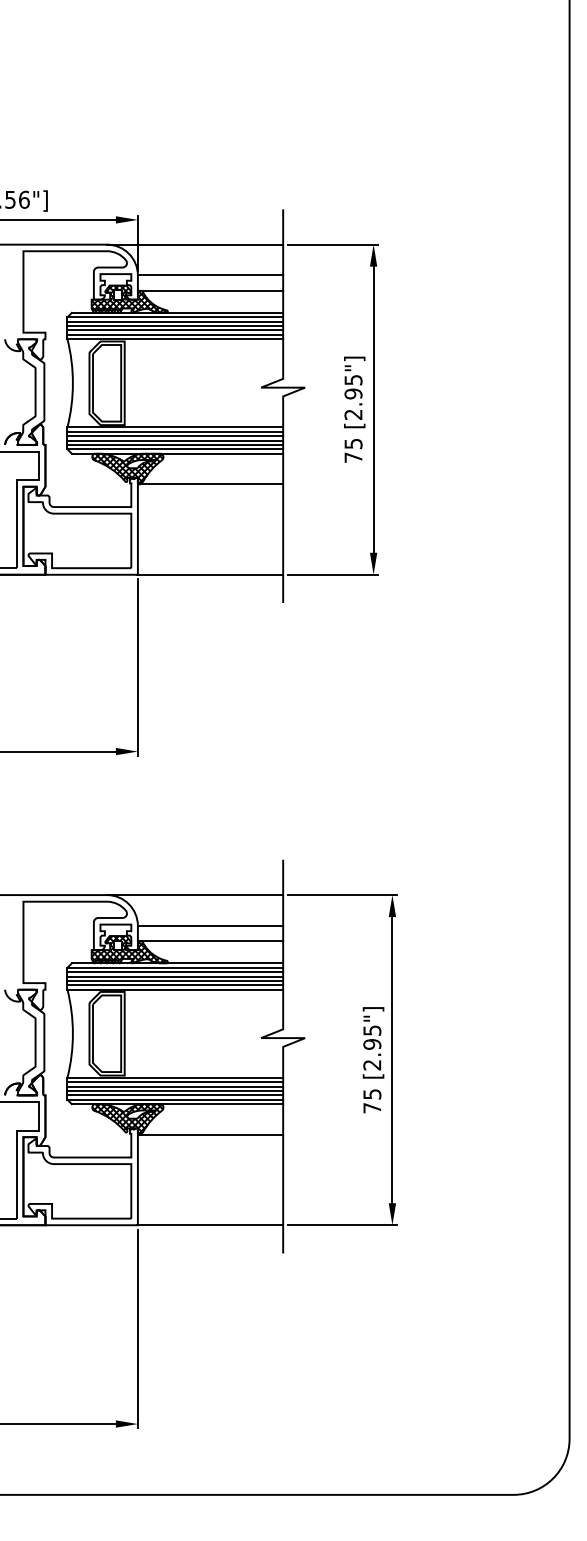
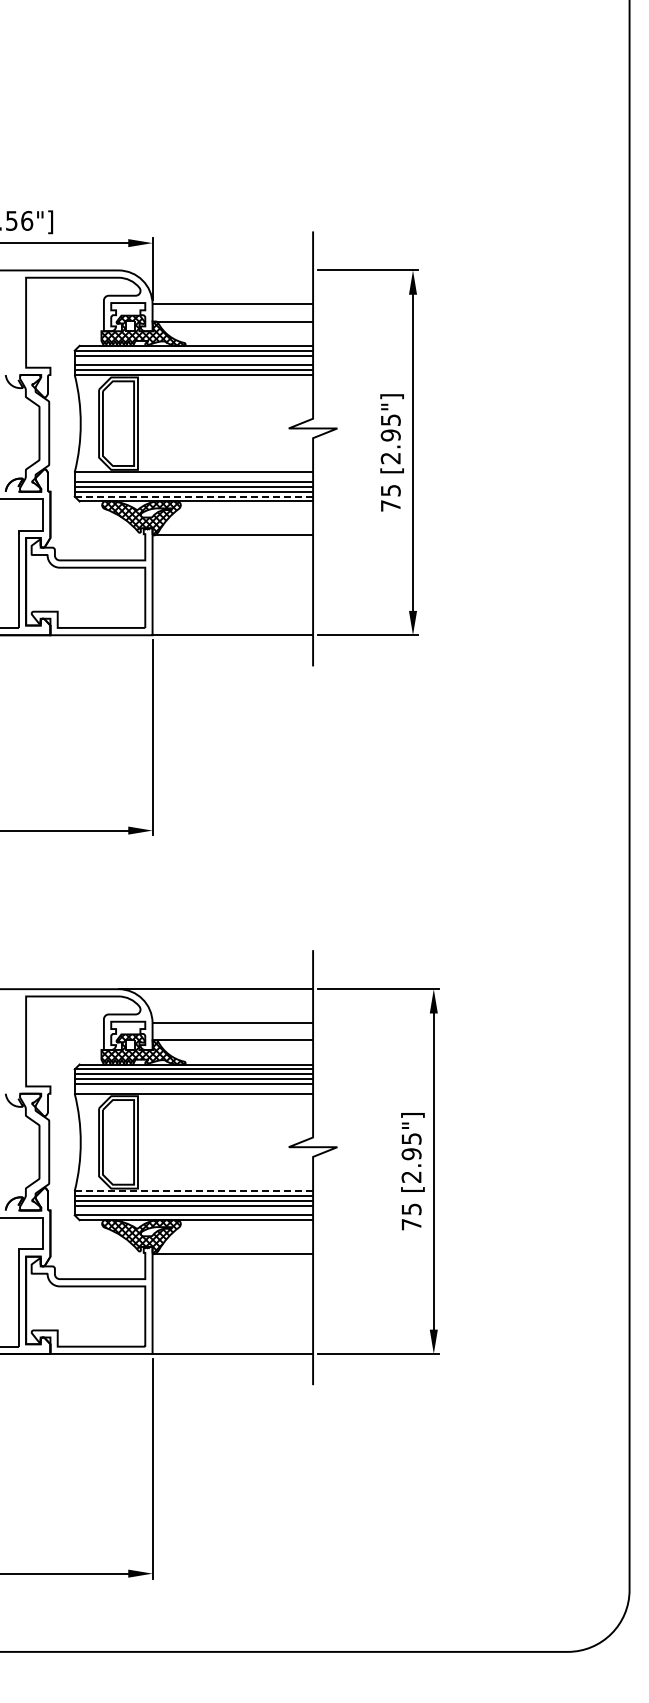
line: (194, 244) -> (215, 270), removed
line: (174, 326) -> (193, 360), removed
line: (174, 432) -> (193, 477), removed
line: (174, 449) -> (193, 496), solid -> dashed
line: (174, 984) -> (193, 1088), removed
line: (174, 1078) -> (193, 1191), solid -> dashed
line: (174, 1095) -> (193, 1210), removed

